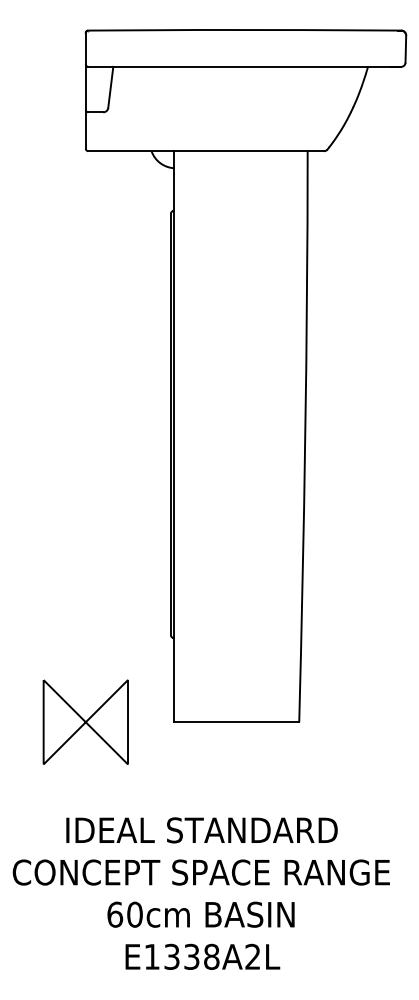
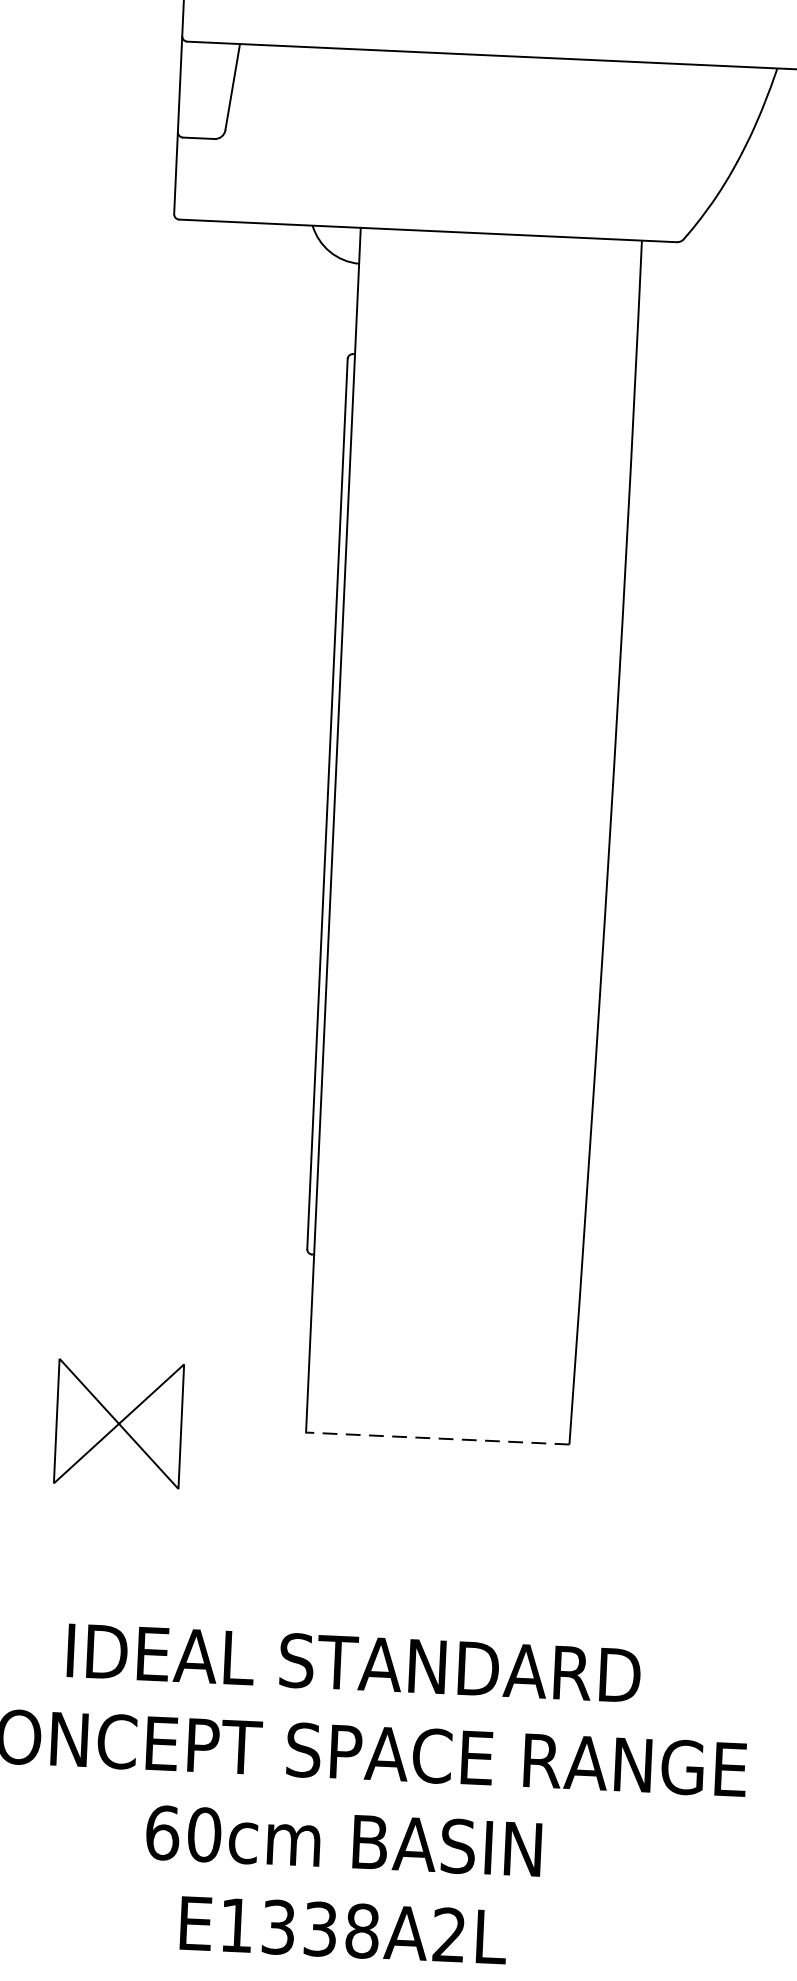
part: (85, 721) -> (118, 1422), size x0.7
line: (236, 722) -> (437, 1439), solid -> dashed

